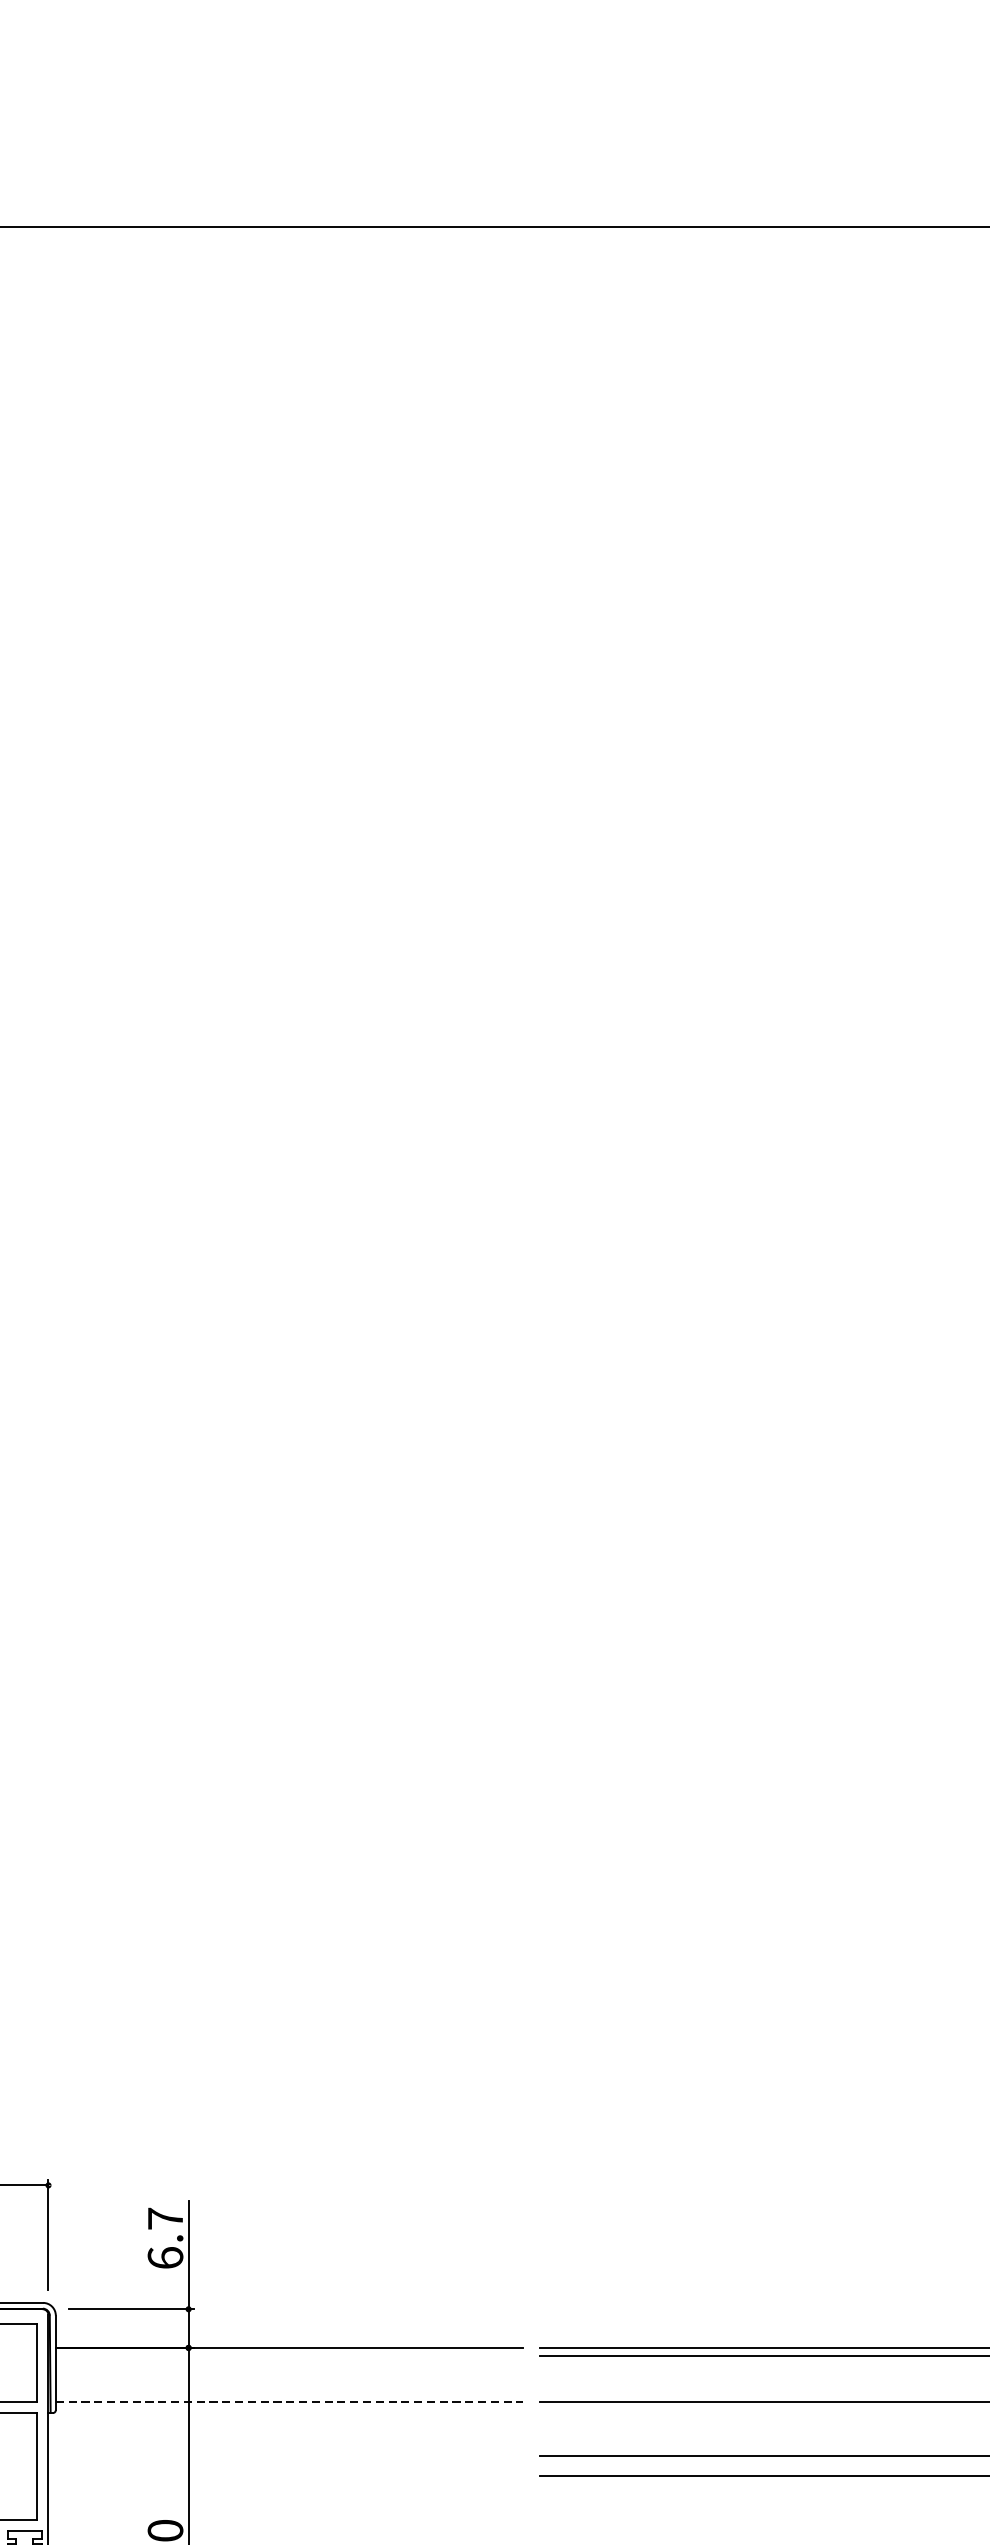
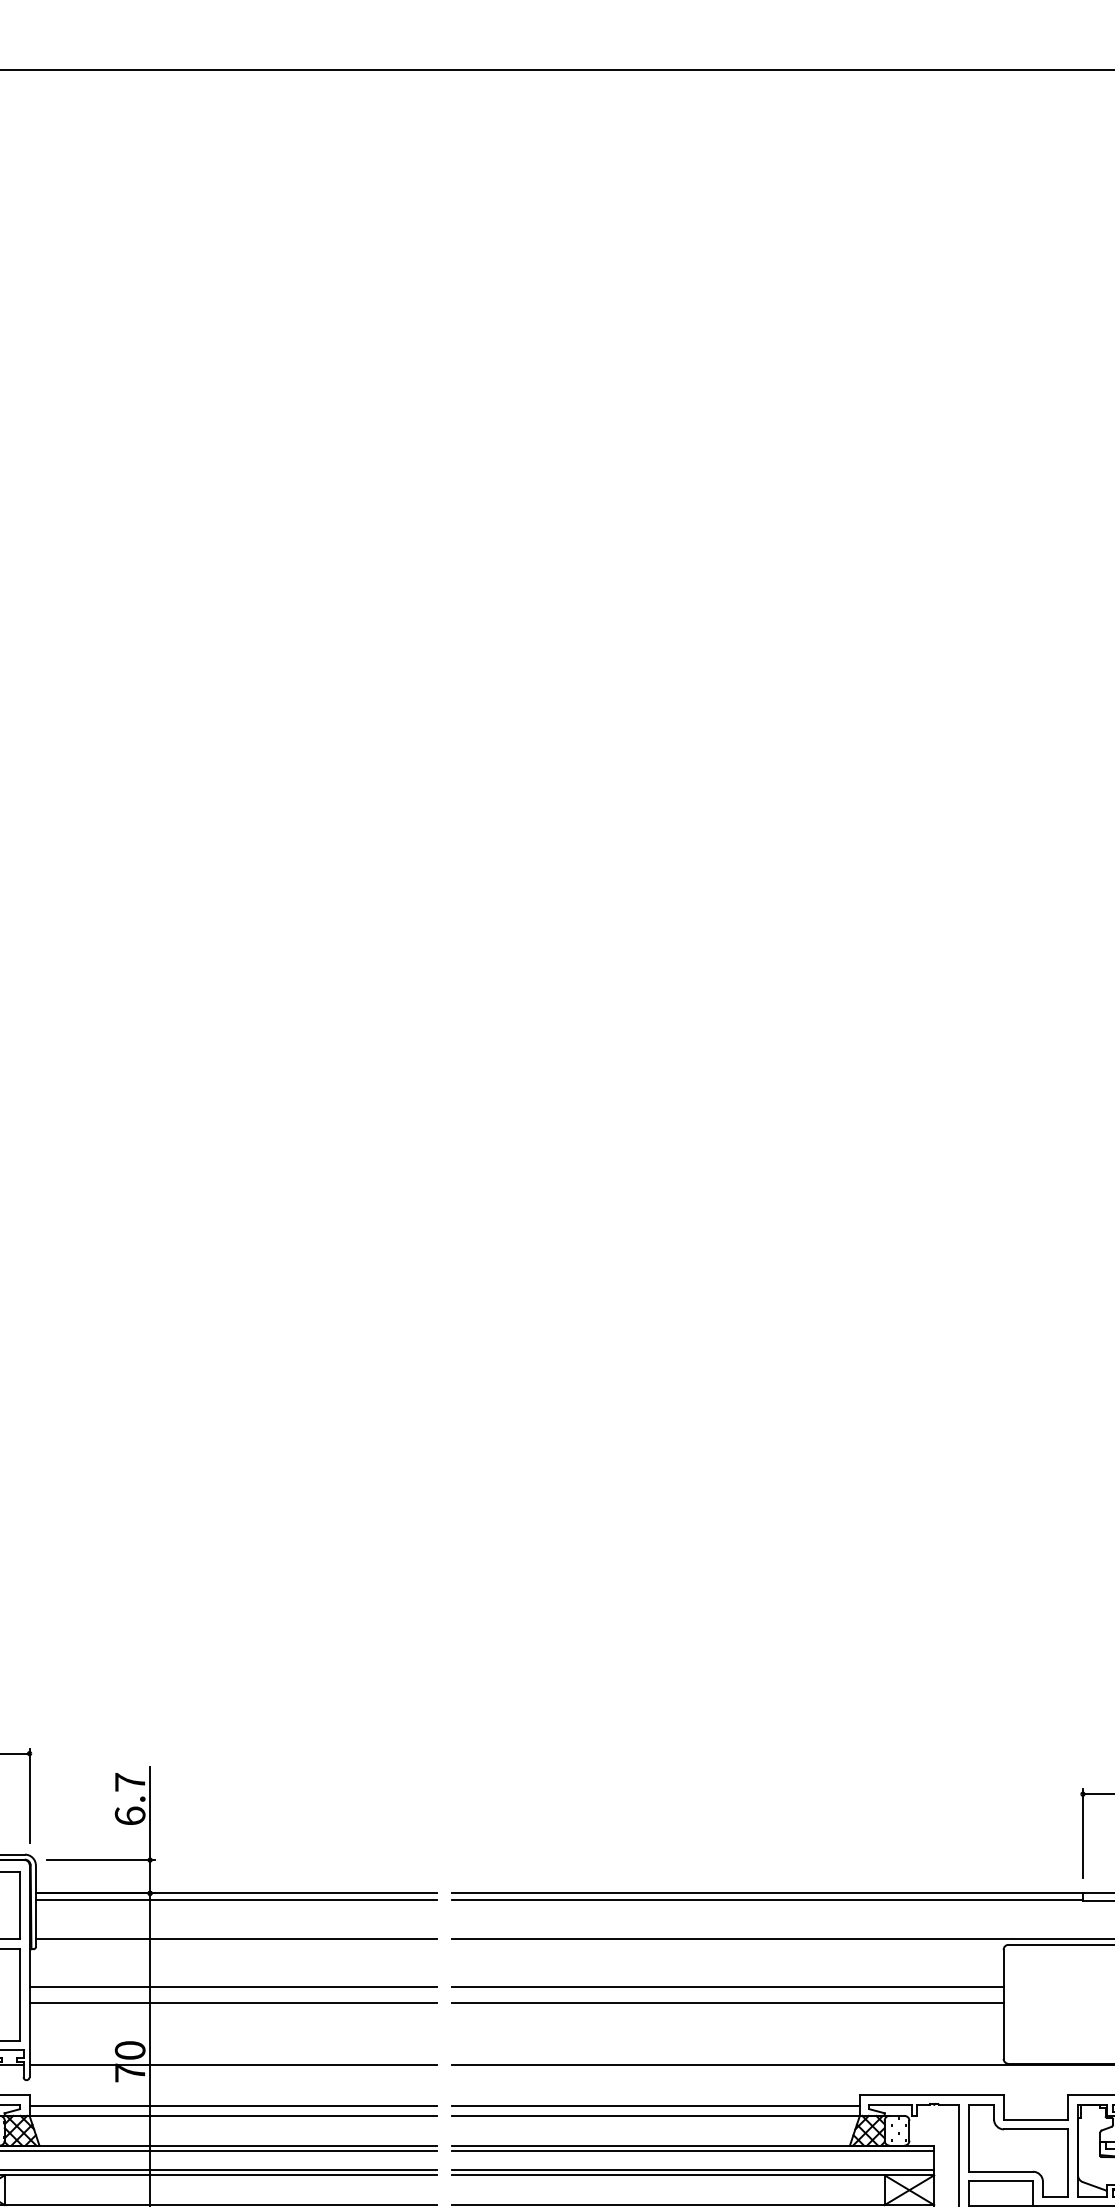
line: (289, 2356) -> (236, 1900), added
line: (289, 2401) -> (236, 1939), dashed -> solid
line: (285, 2456) -> (233, 1986), added
line: (285, 2476) -> (233, 2003), added

